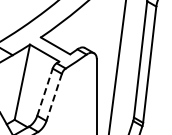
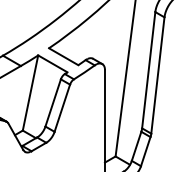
line: (45, 91) -> (53, 102), dashed -> solid
line: (54, 97) -> (62, 108), dashed -> solid

